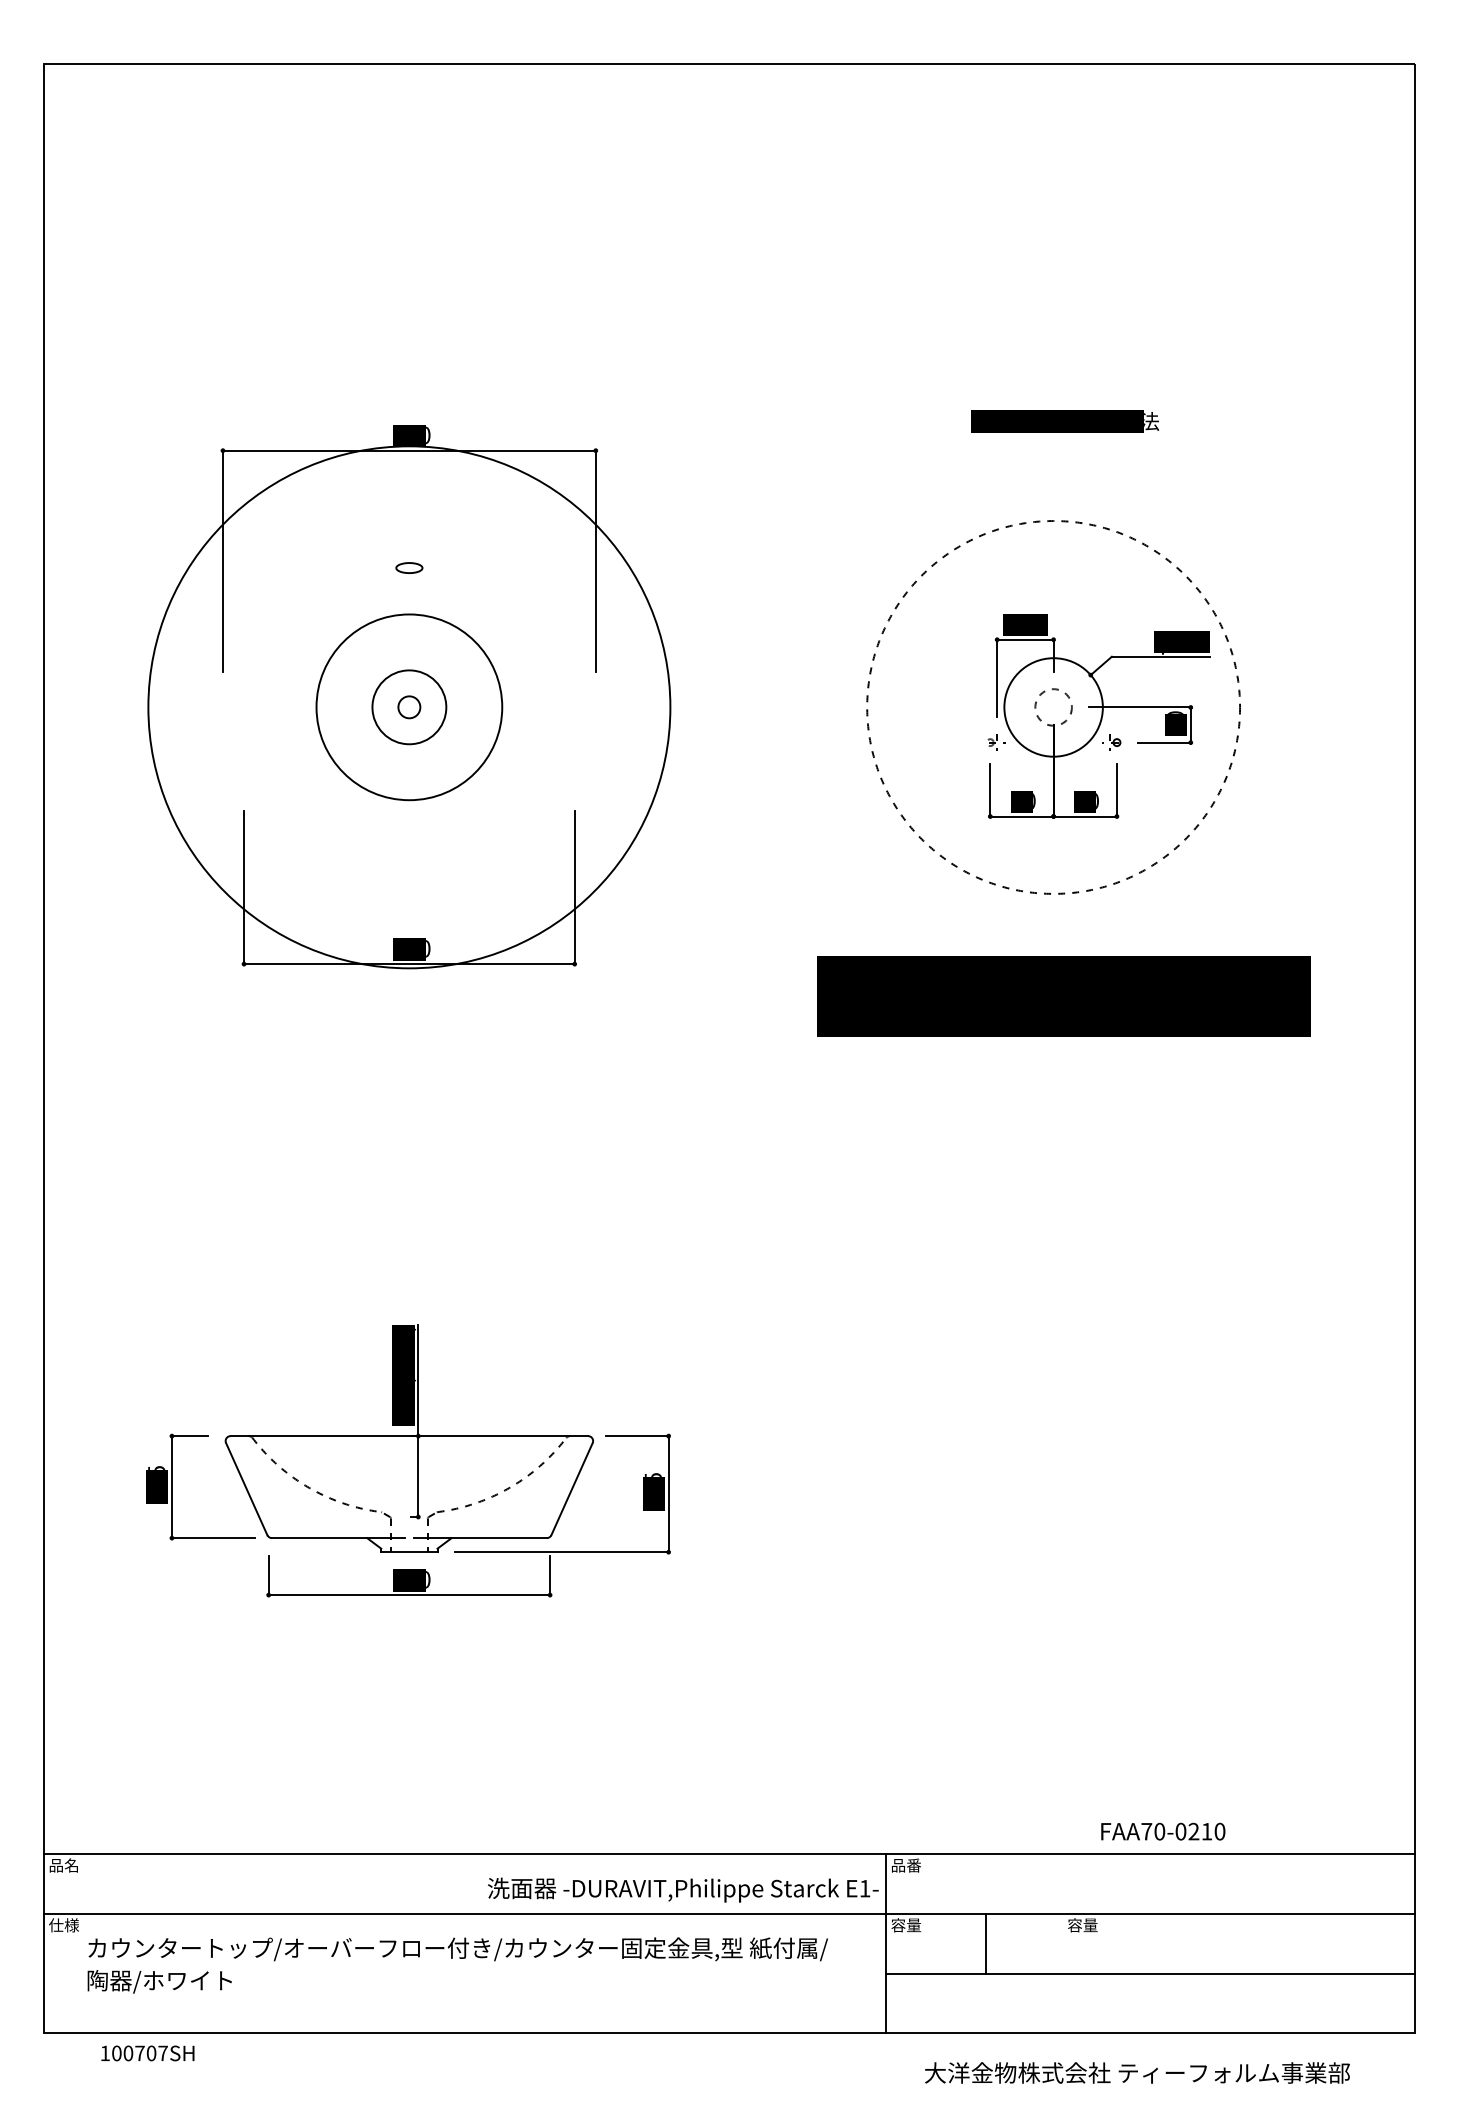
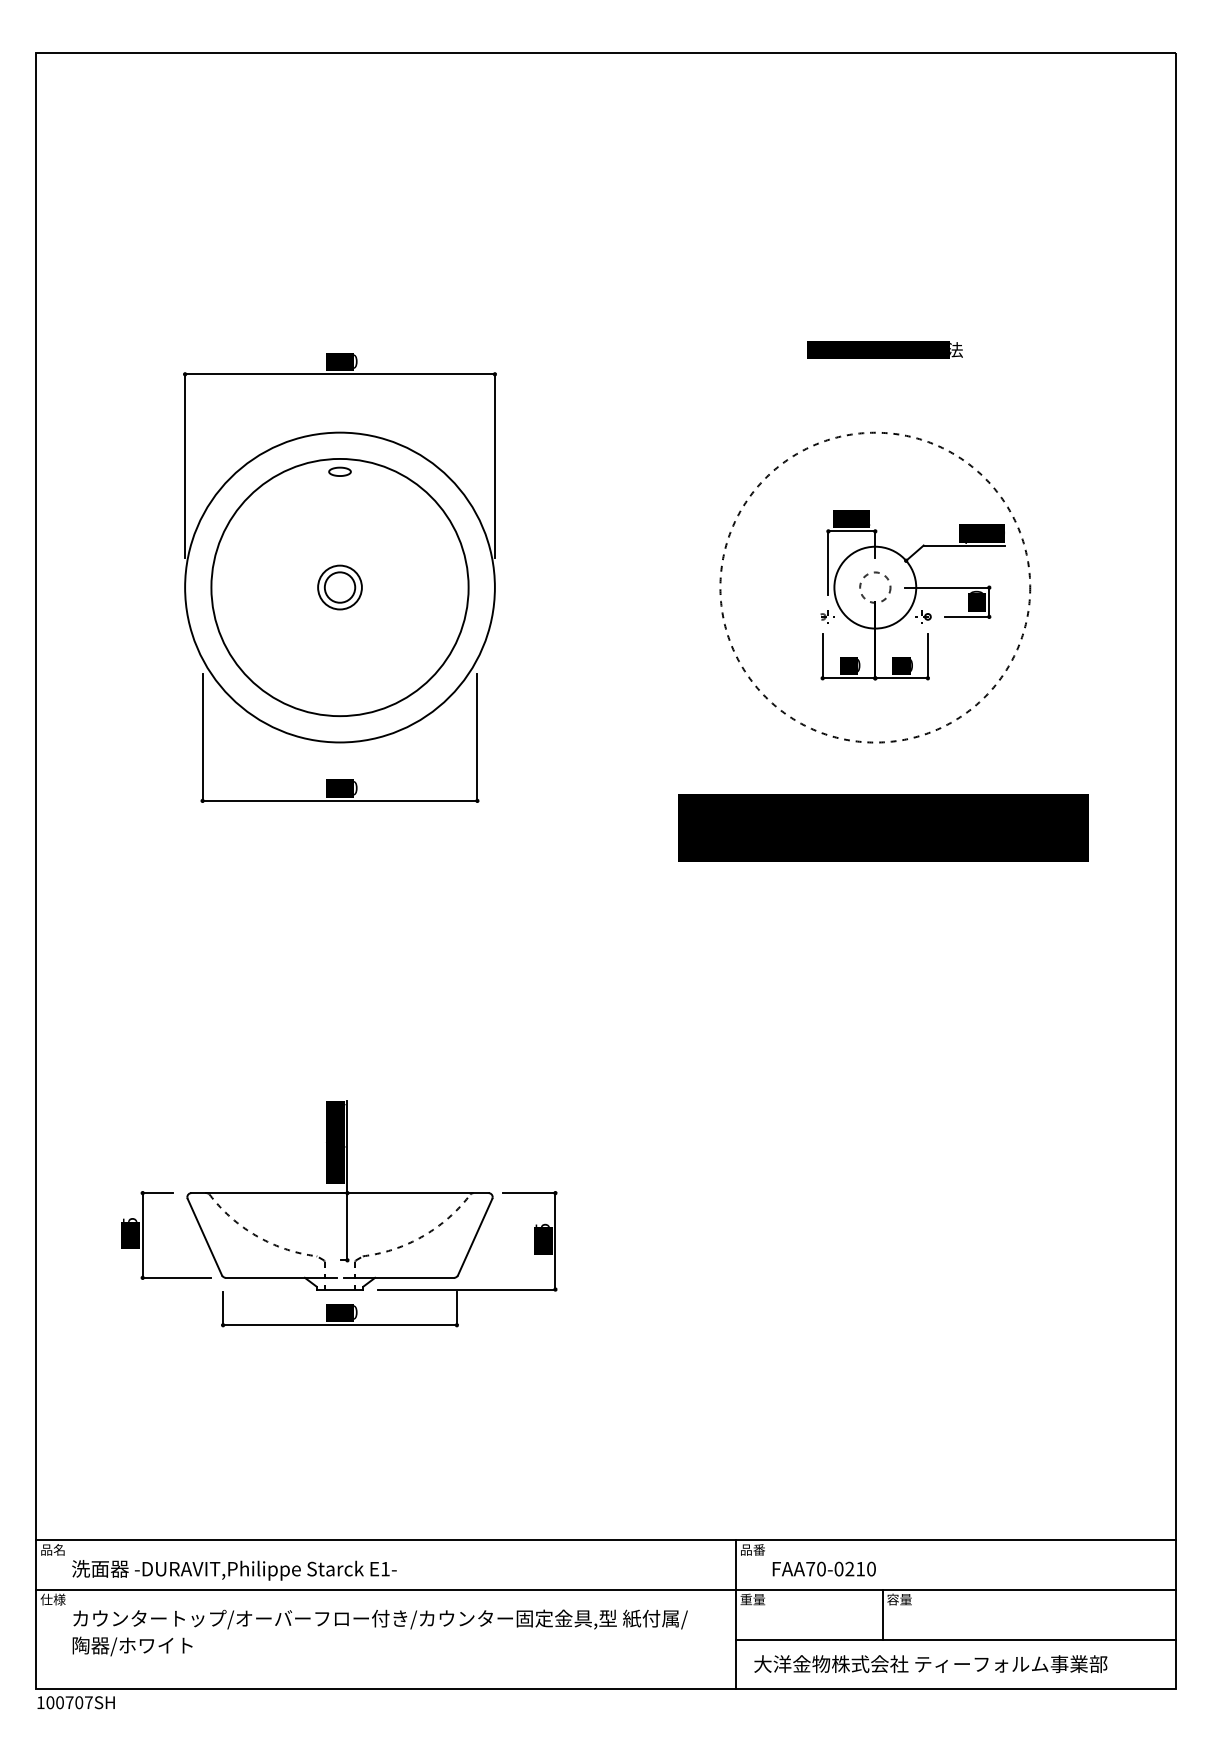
circle: (408, 706) -> (339, 586), size x0.71
circle: (409, 706) -> (340, 586), size x0.71
circle: (409, 707) -> (340, 587), size x1.67
circle: (409, 707) -> (340, 587), size x1.67
text: (1163, 1831) -> (824, 1568), moved
text: (683, 1889) -> (234, 1569), moved
text: (898, 1925) -> (746, 1599), 容量 -> 重量
line: (986, 1943) -> (882, 1614), moved
text: (147, 2053) -> (75, 1702), moved
text: (1137, 2072) -> (930, 1663), moved

